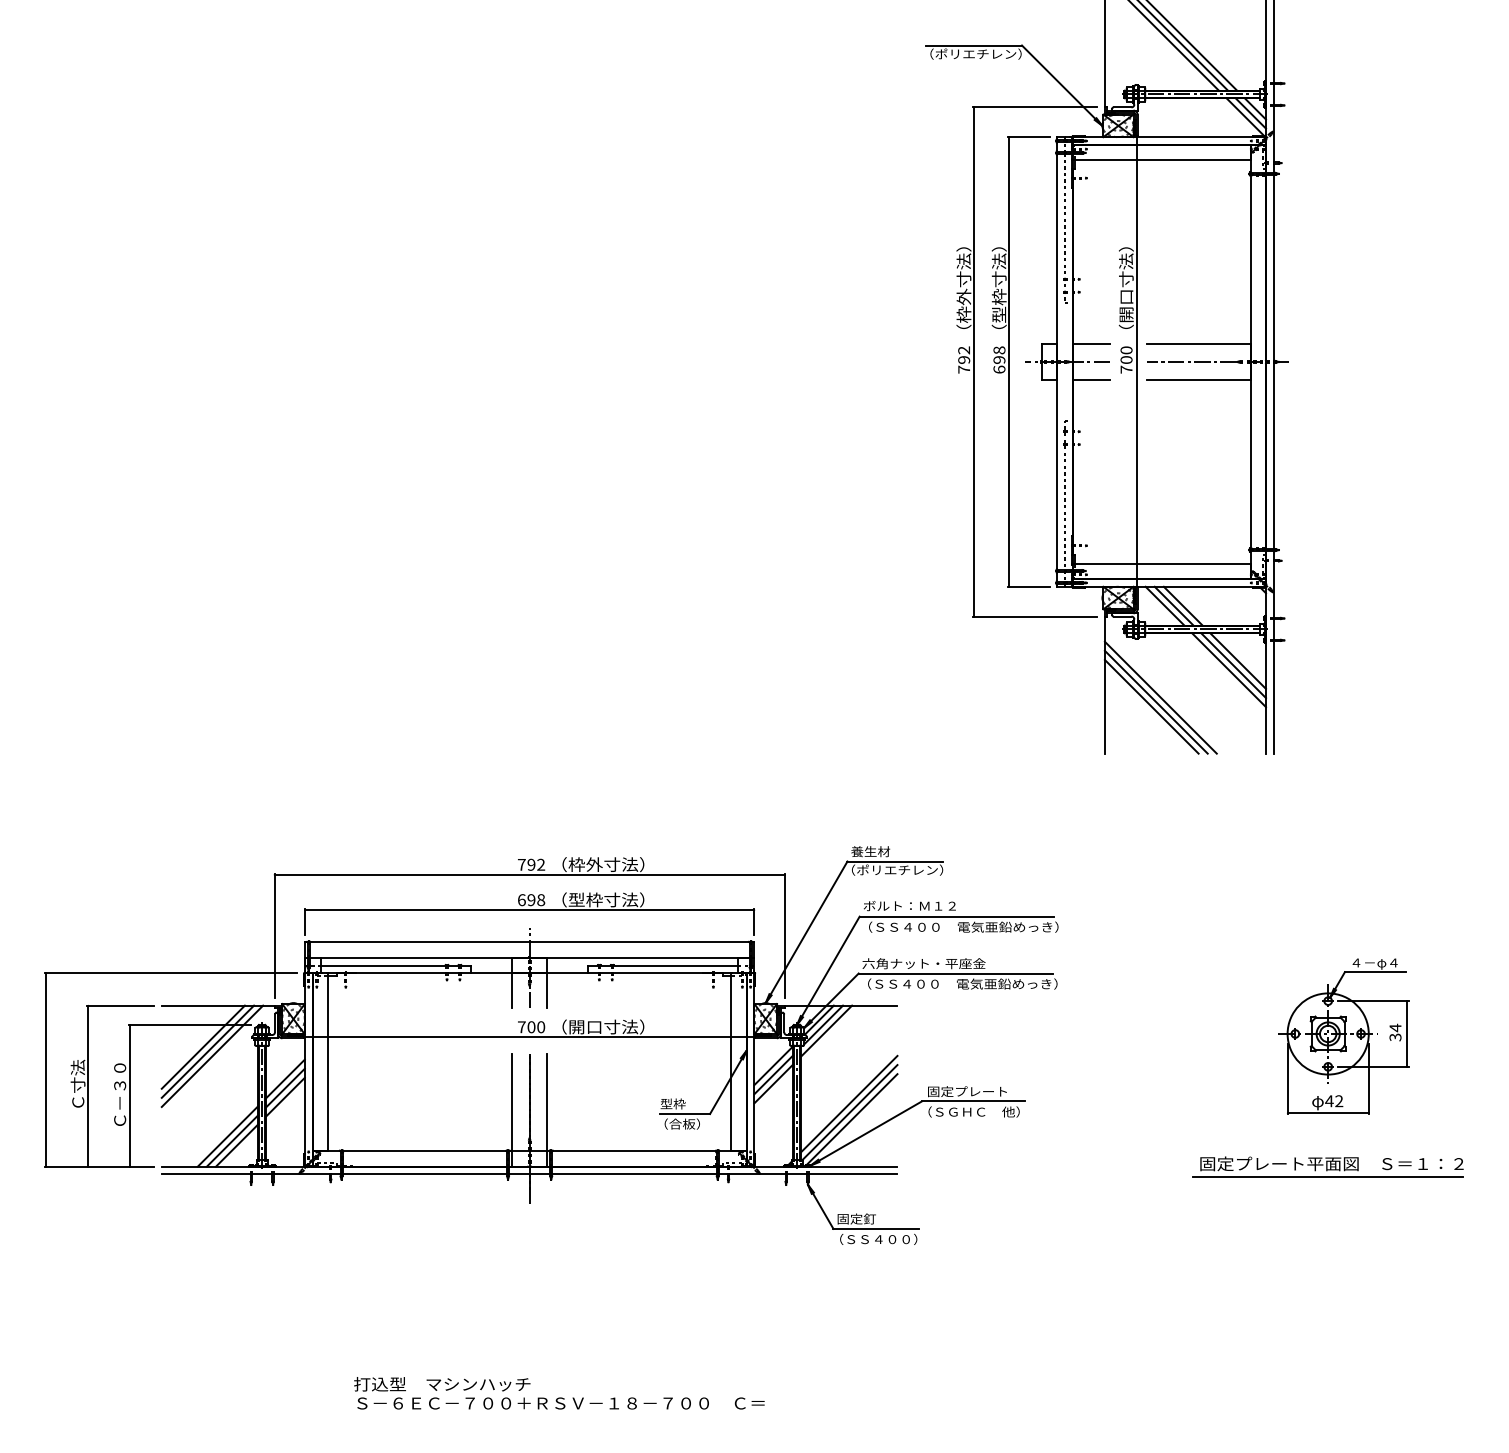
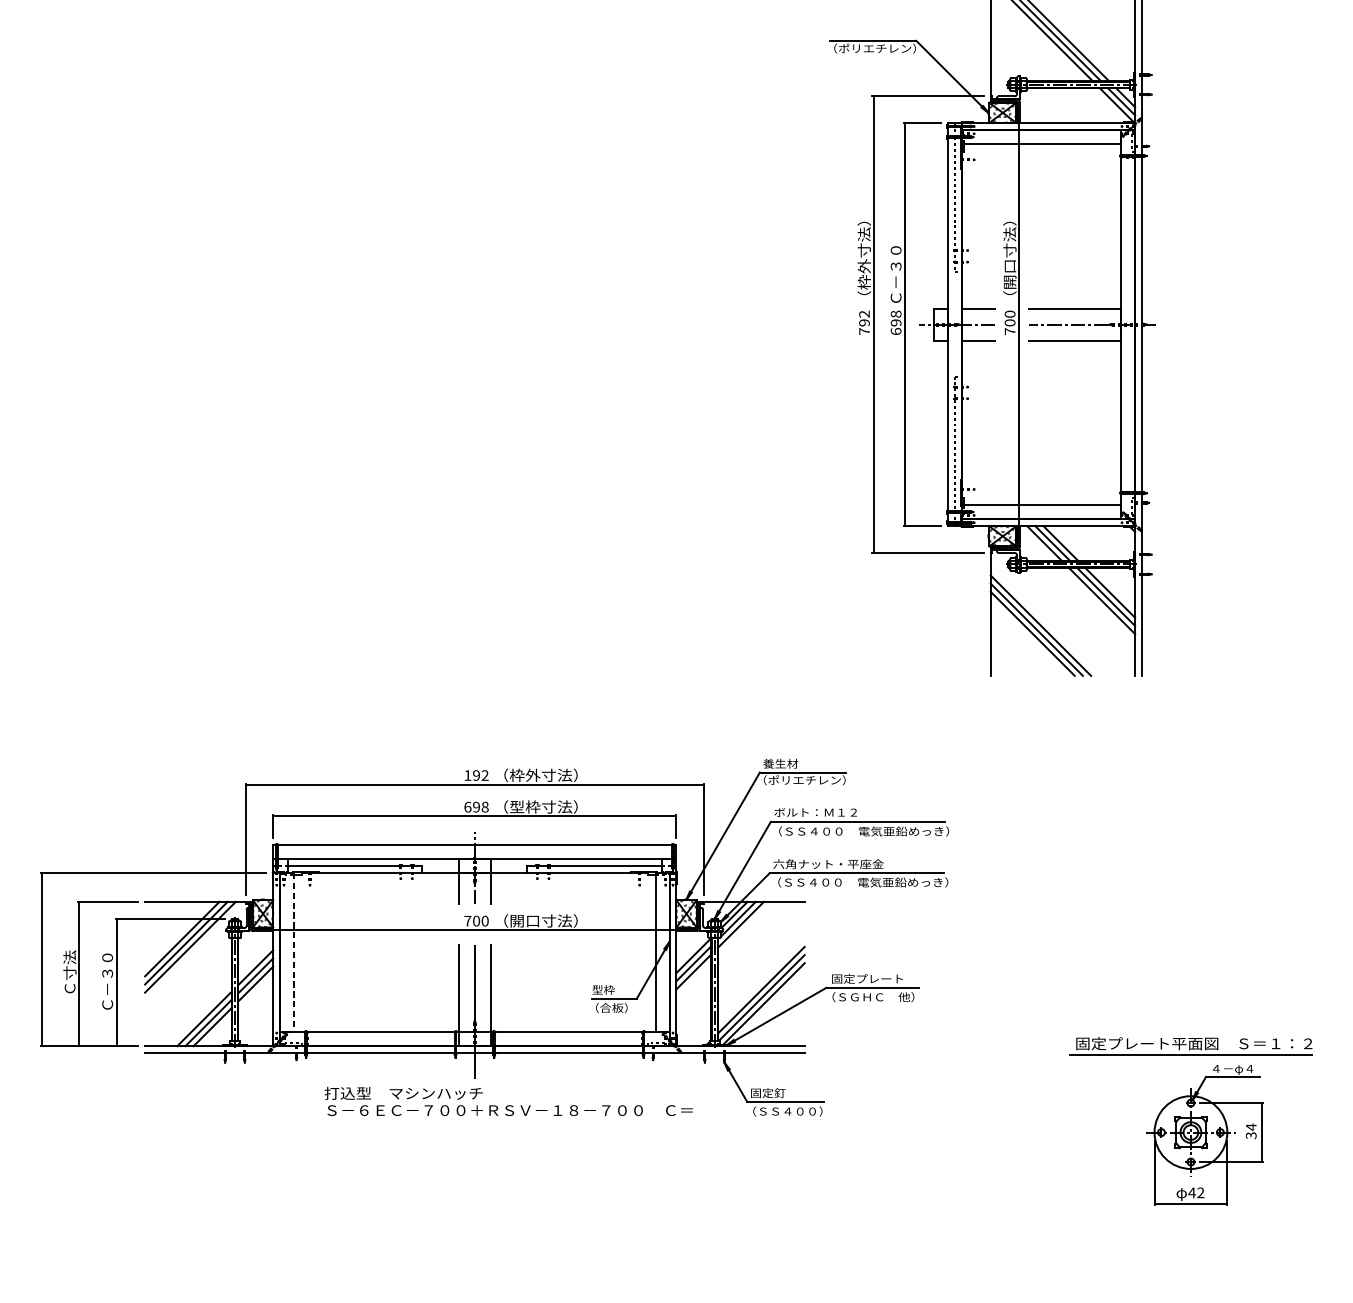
text: (998, 292) -> (895, 262), （型枠寸法） -> Ｃ－３０
text: (521, 864) -> (467, 775), 792 -> 192
part: (1343, 1036) -> (1204, 1134), moved
line: (328, 1062) -> (294, 952), solid -> dashed
text: (559, 1393) -> (508, 1101), moved

